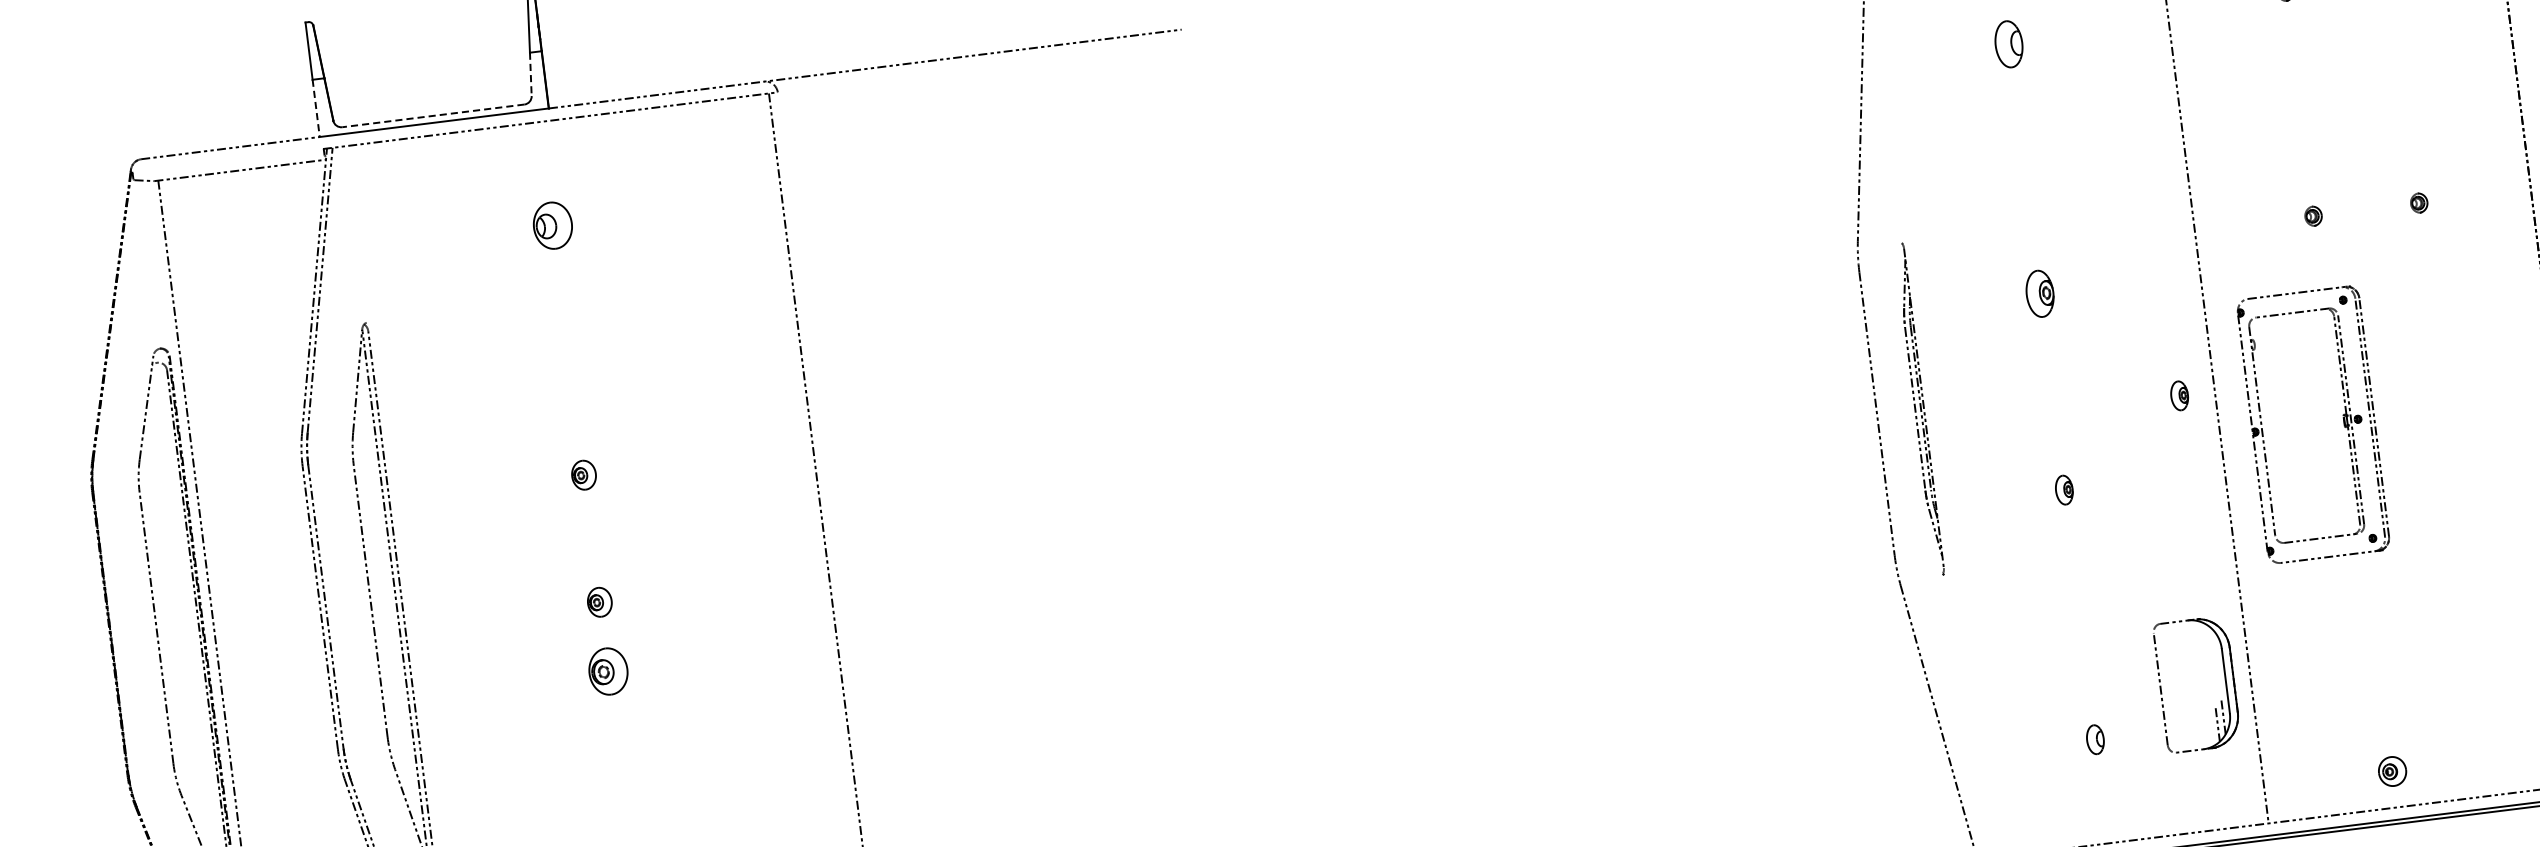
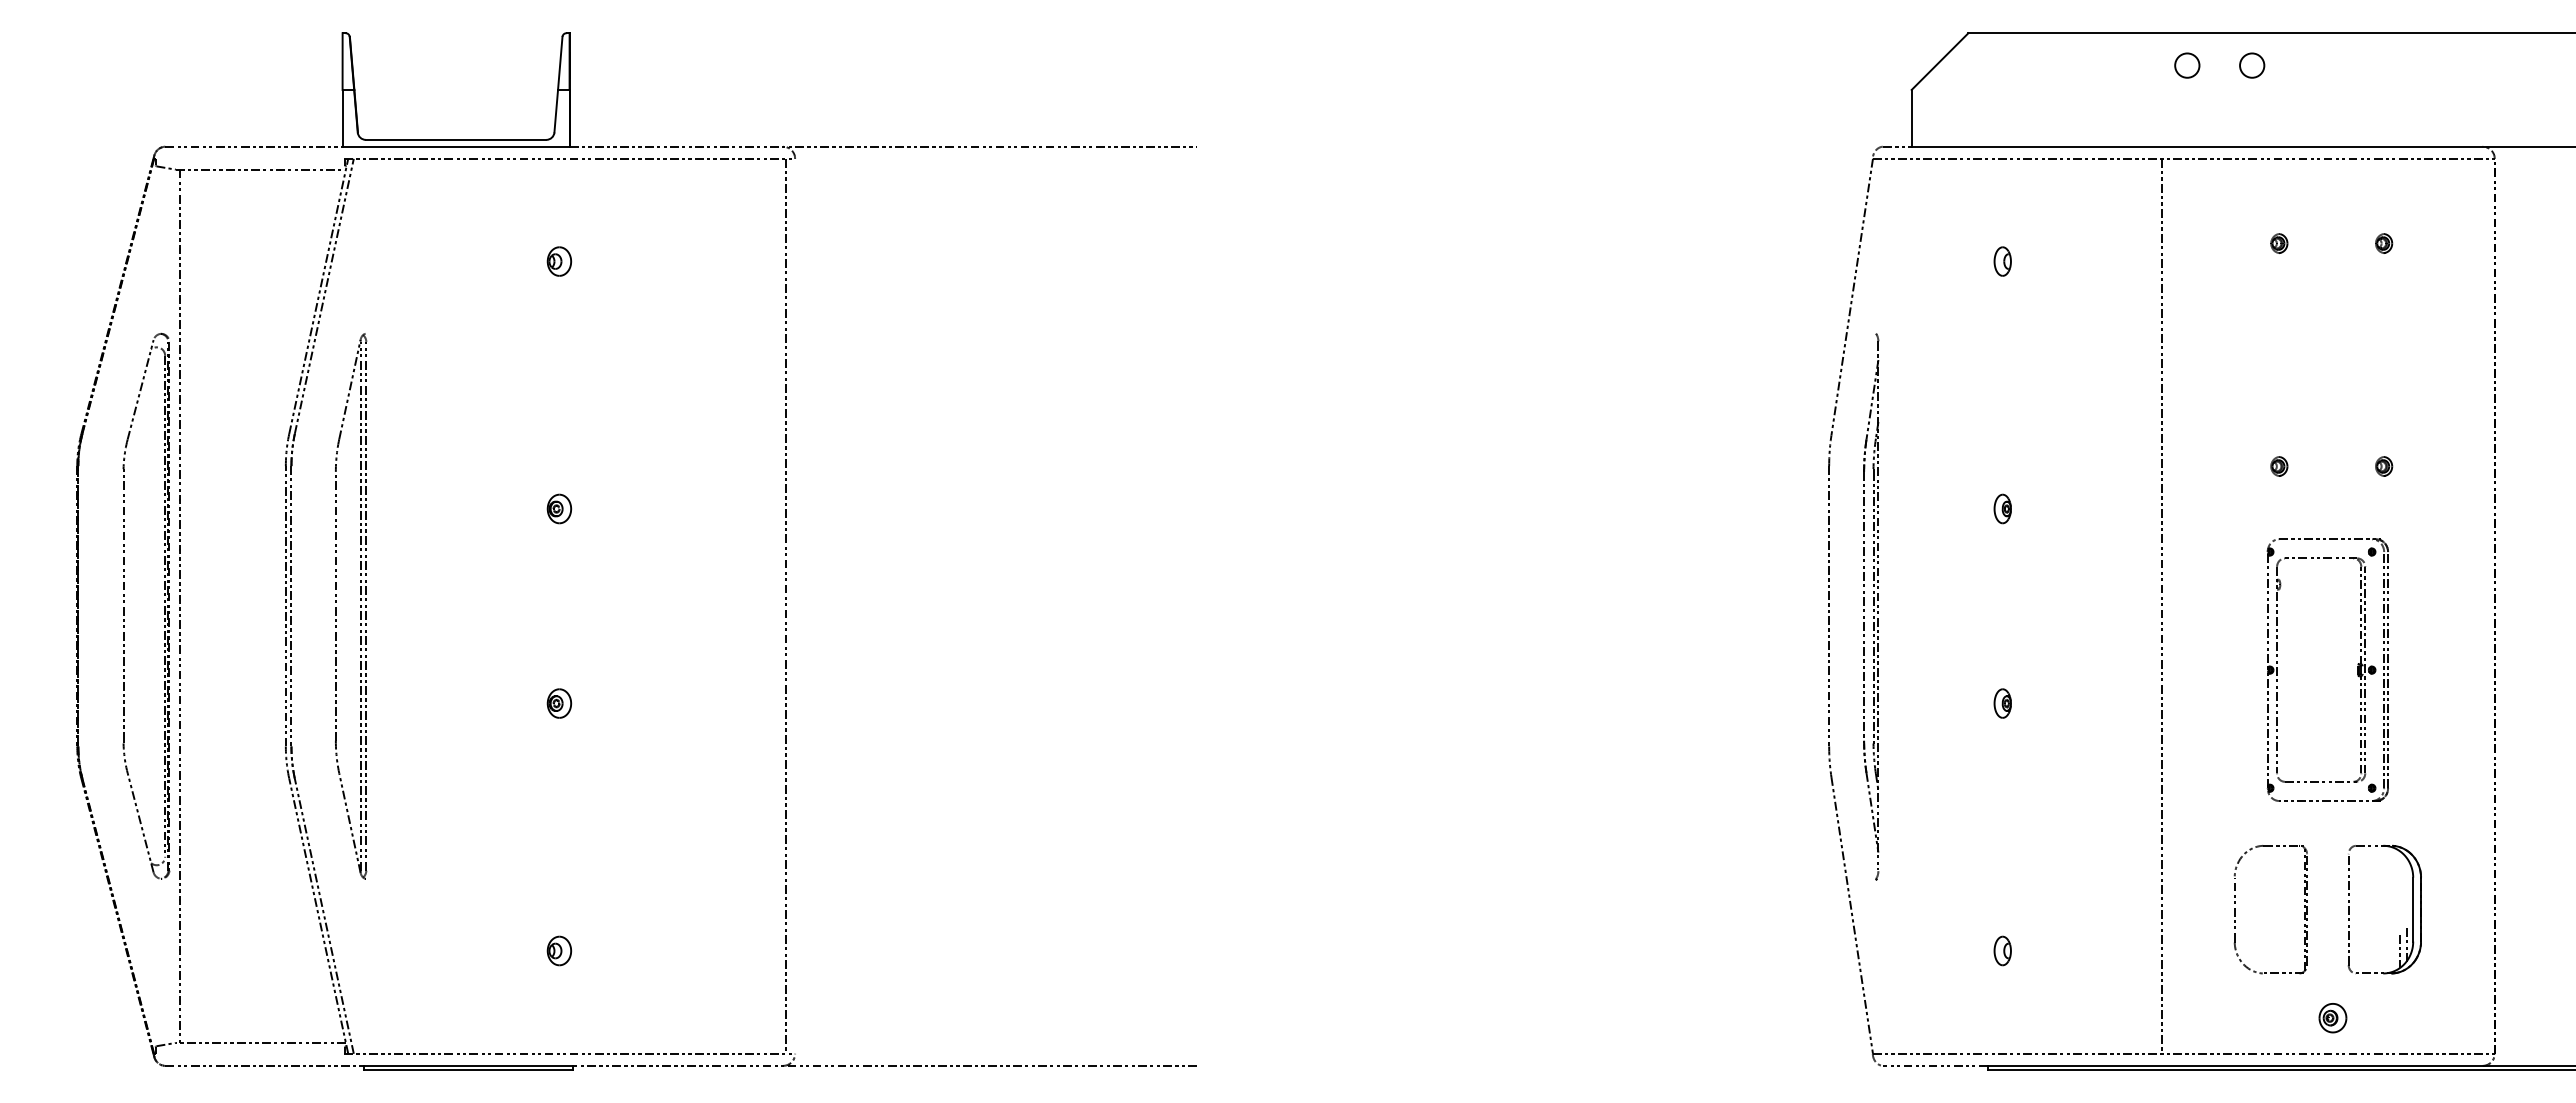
part: (2008, 44) -> (2002, 261), size x0.62
line: (531, 74) -> (556, 111), dashed -> solid
line: (316, 108) -> (342, 118), dashed -> solid
line: (432, 115) -> (455, 139), dashed -> solid
part: (552, 225) -> (559, 261), size x0.62
part: (2039, 293) -> (2002, 508), size x0.62
part: (2179, 395) -> (2126, 625), removed
part: (1919, 408) -> (1871, 606), size x1.67
part: (2343, 420) -> (2357, 669), moved
part: (599, 601) -> (559, 634), removed
part: (2394, 657) -> (2304, 907), added
part: (608, 671) -> (559, 703), size x0.62
part: (2225, 681) -> (2412, 909), moved
part: (2392, 771) -> (2332, 1018), moved

